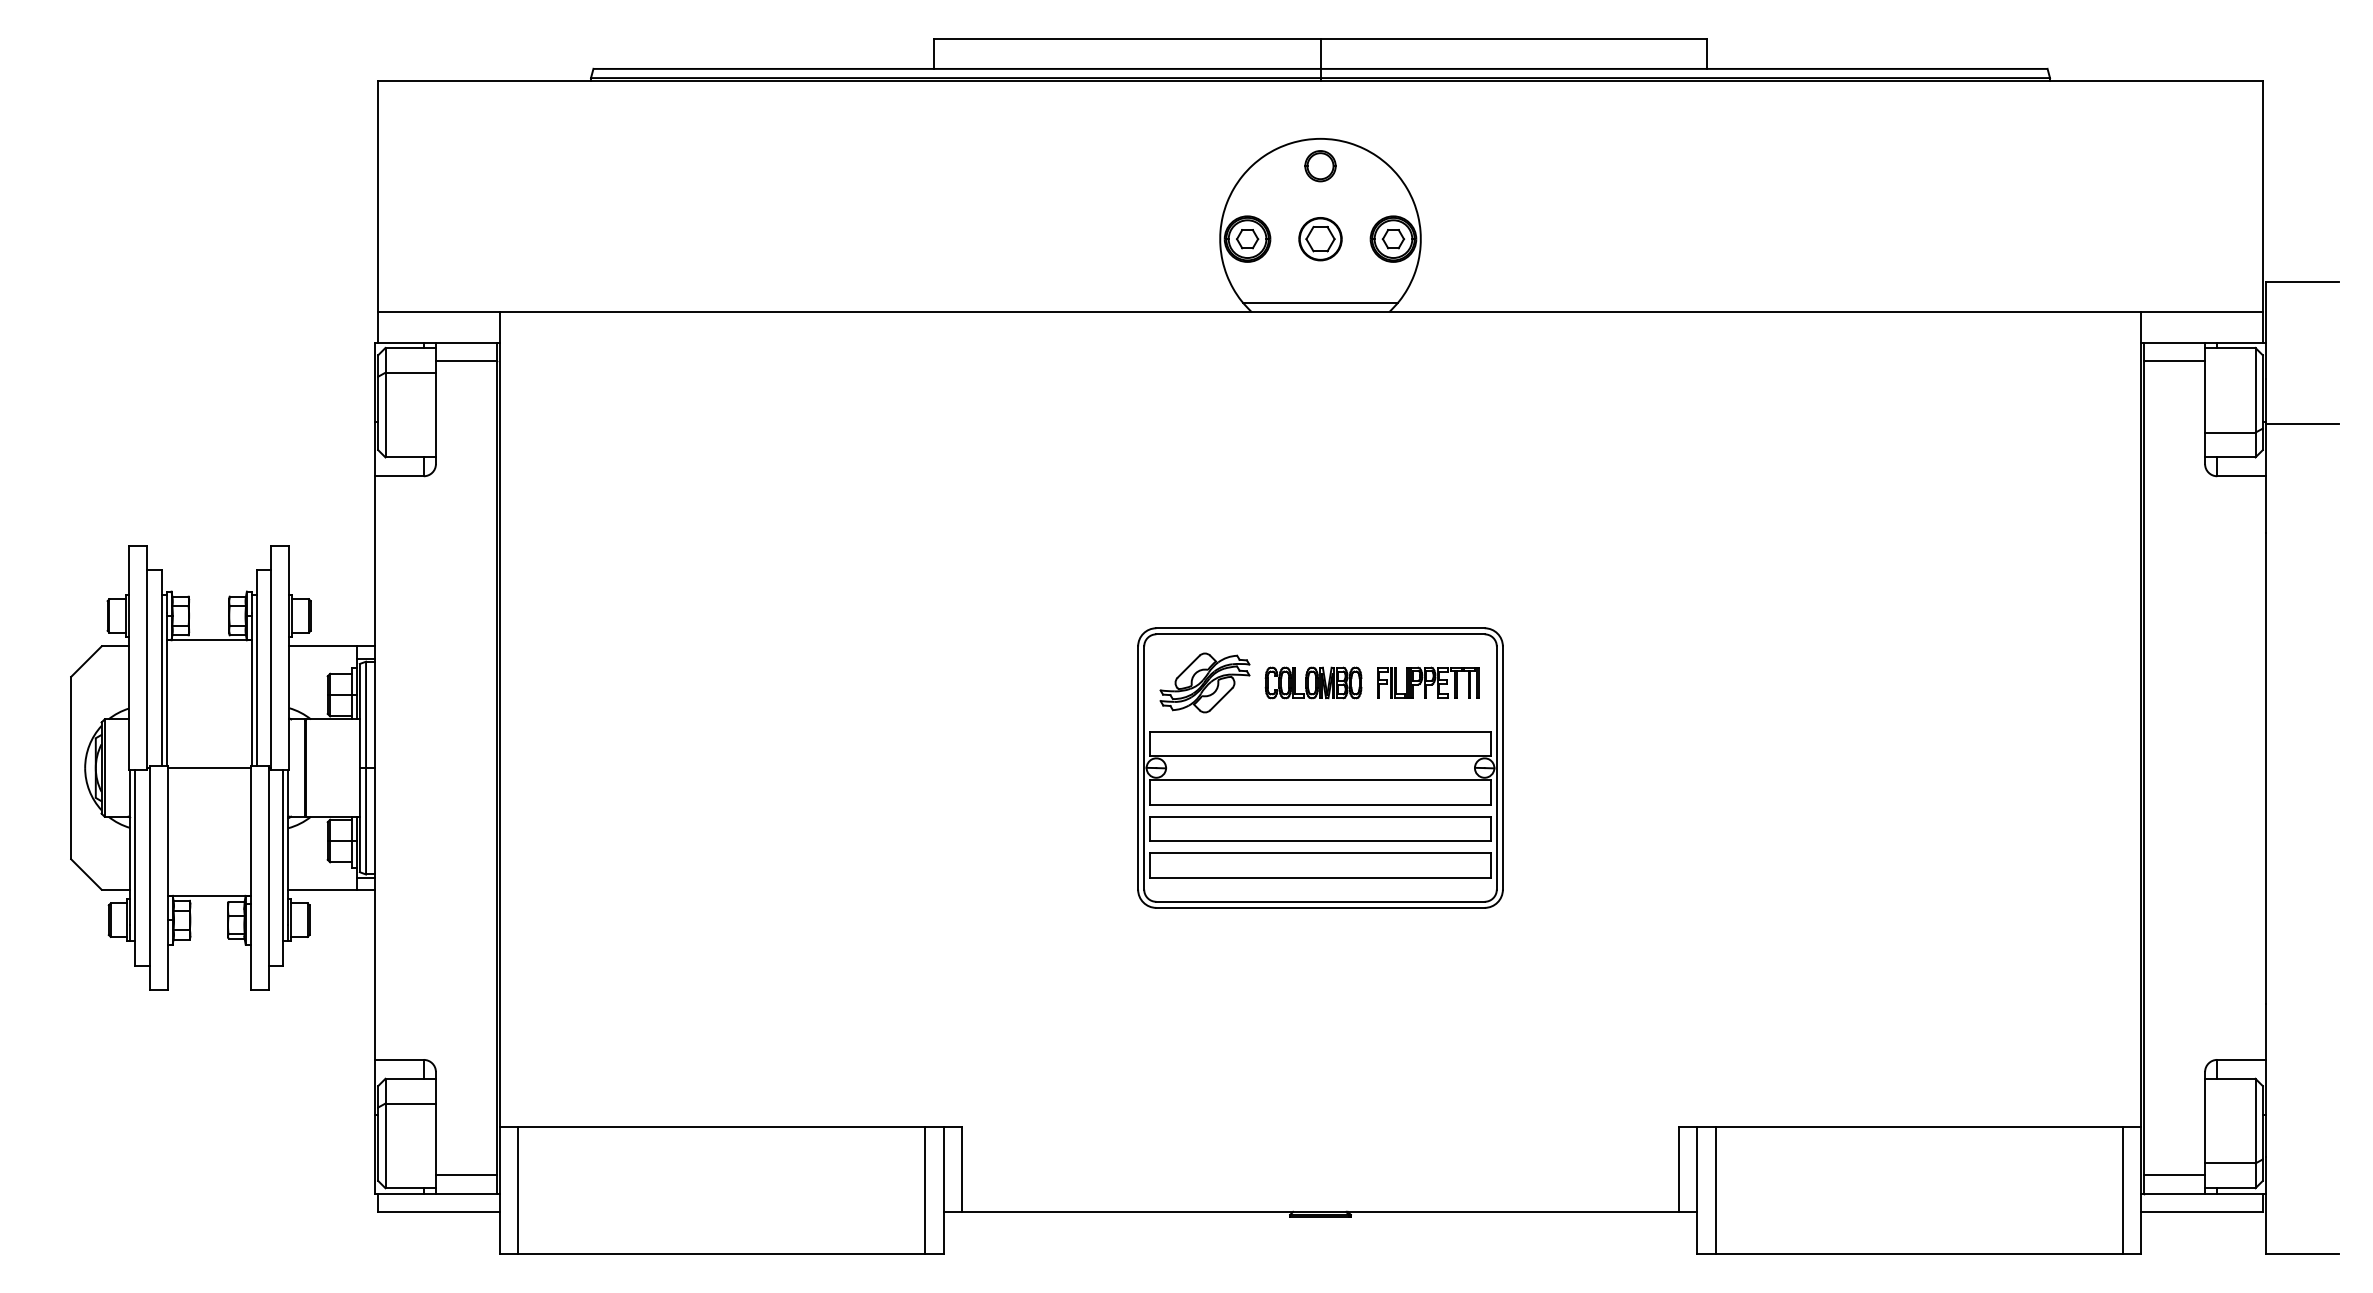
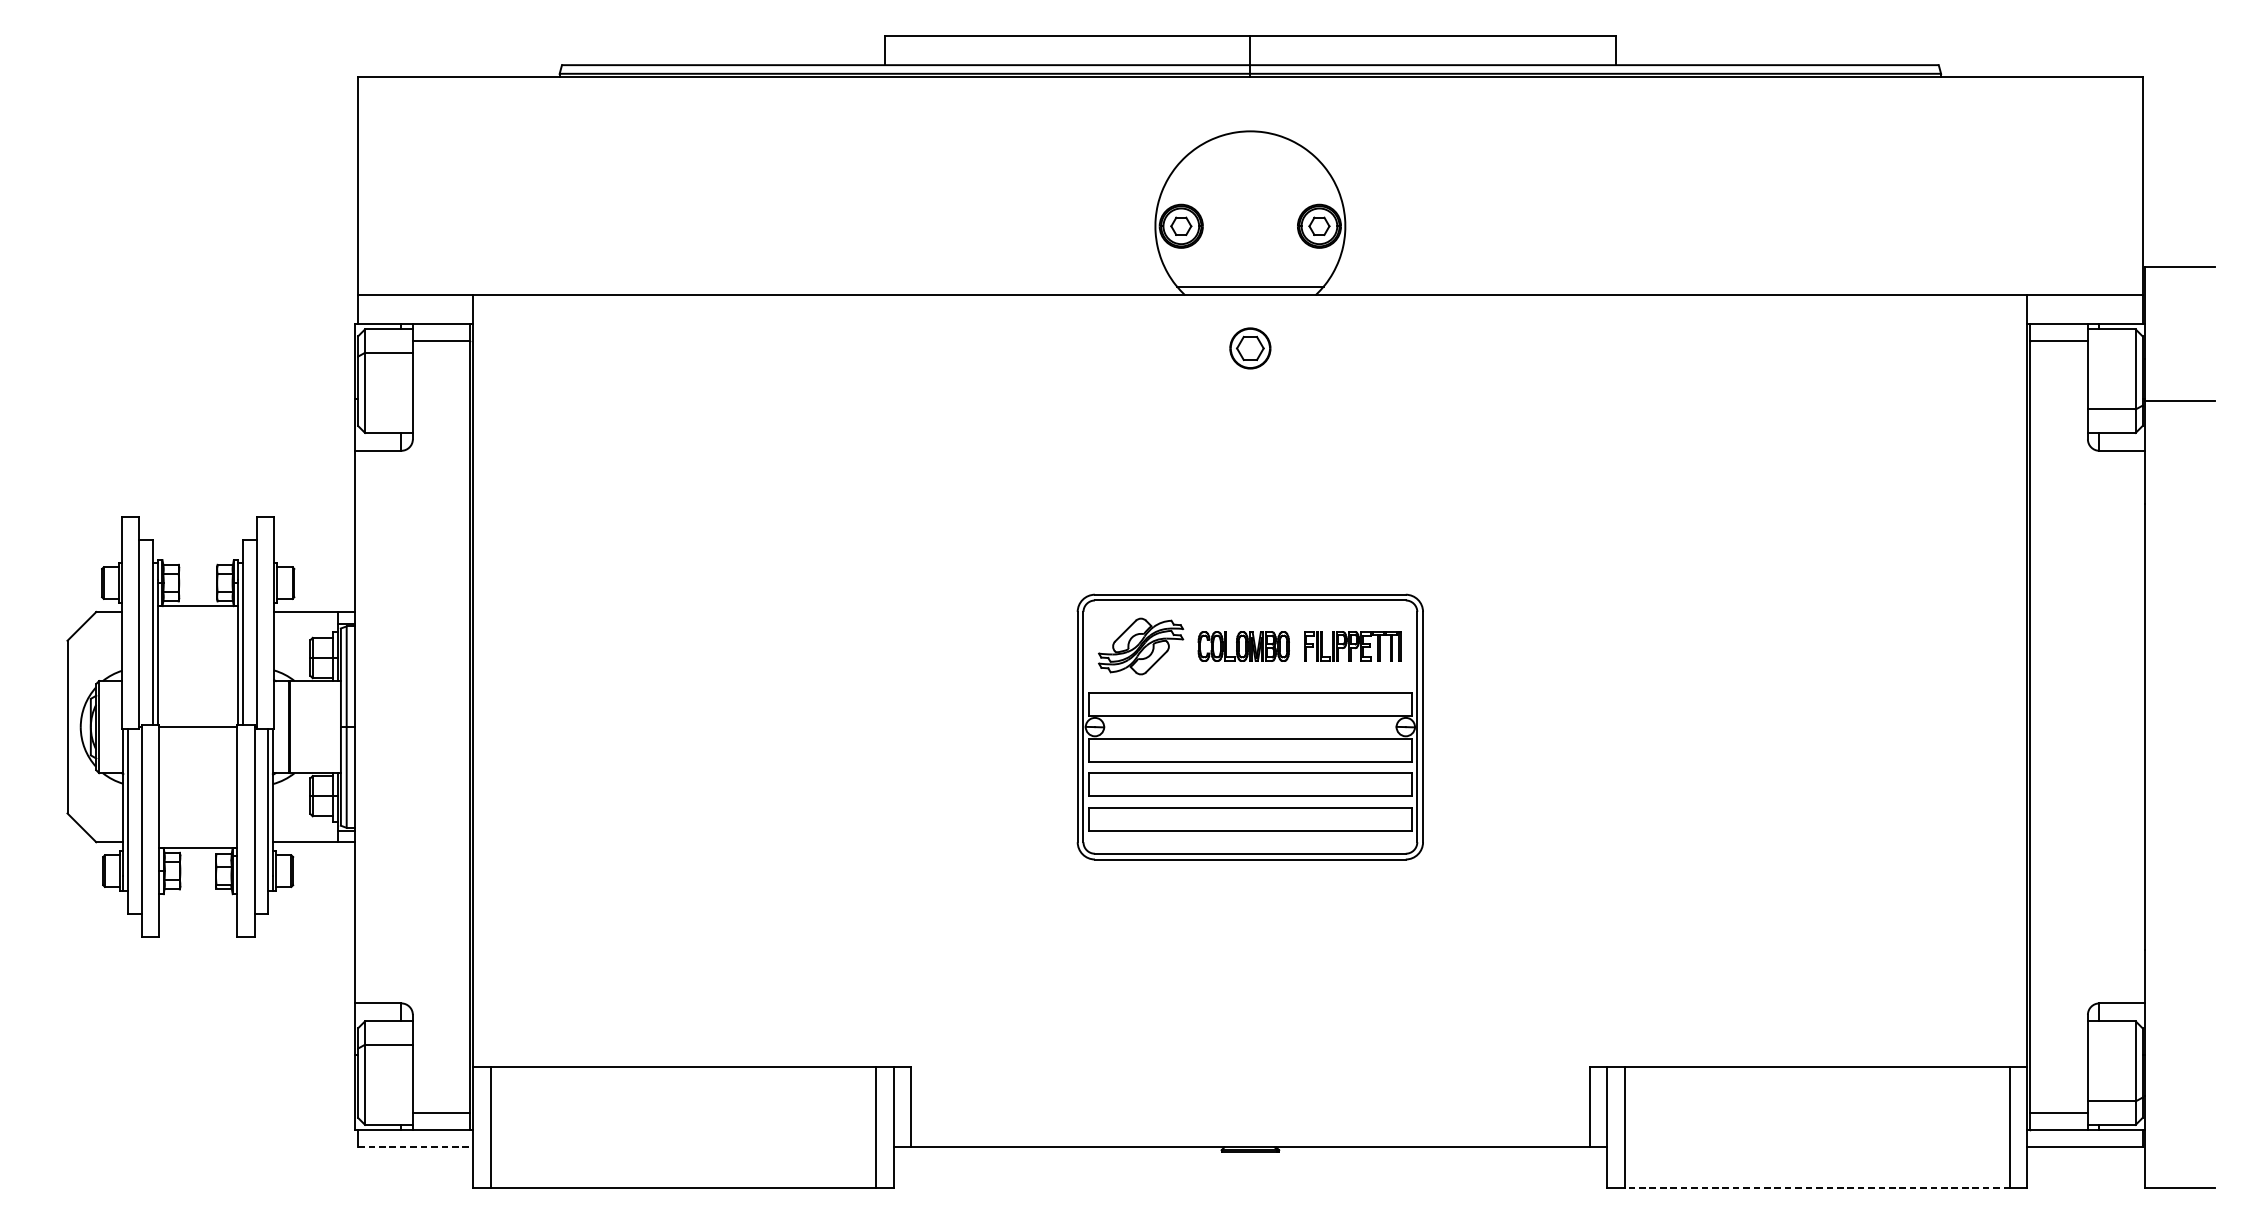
part: (1320, 166) -> (1250, 157), removed
part: (1320, 239) -> (1250, 348), moved
line: (438, 1211) -> (415, 1146), solid -> dashed
line: (1919, 1254) -> (1817, 1187), solid -> dashed

